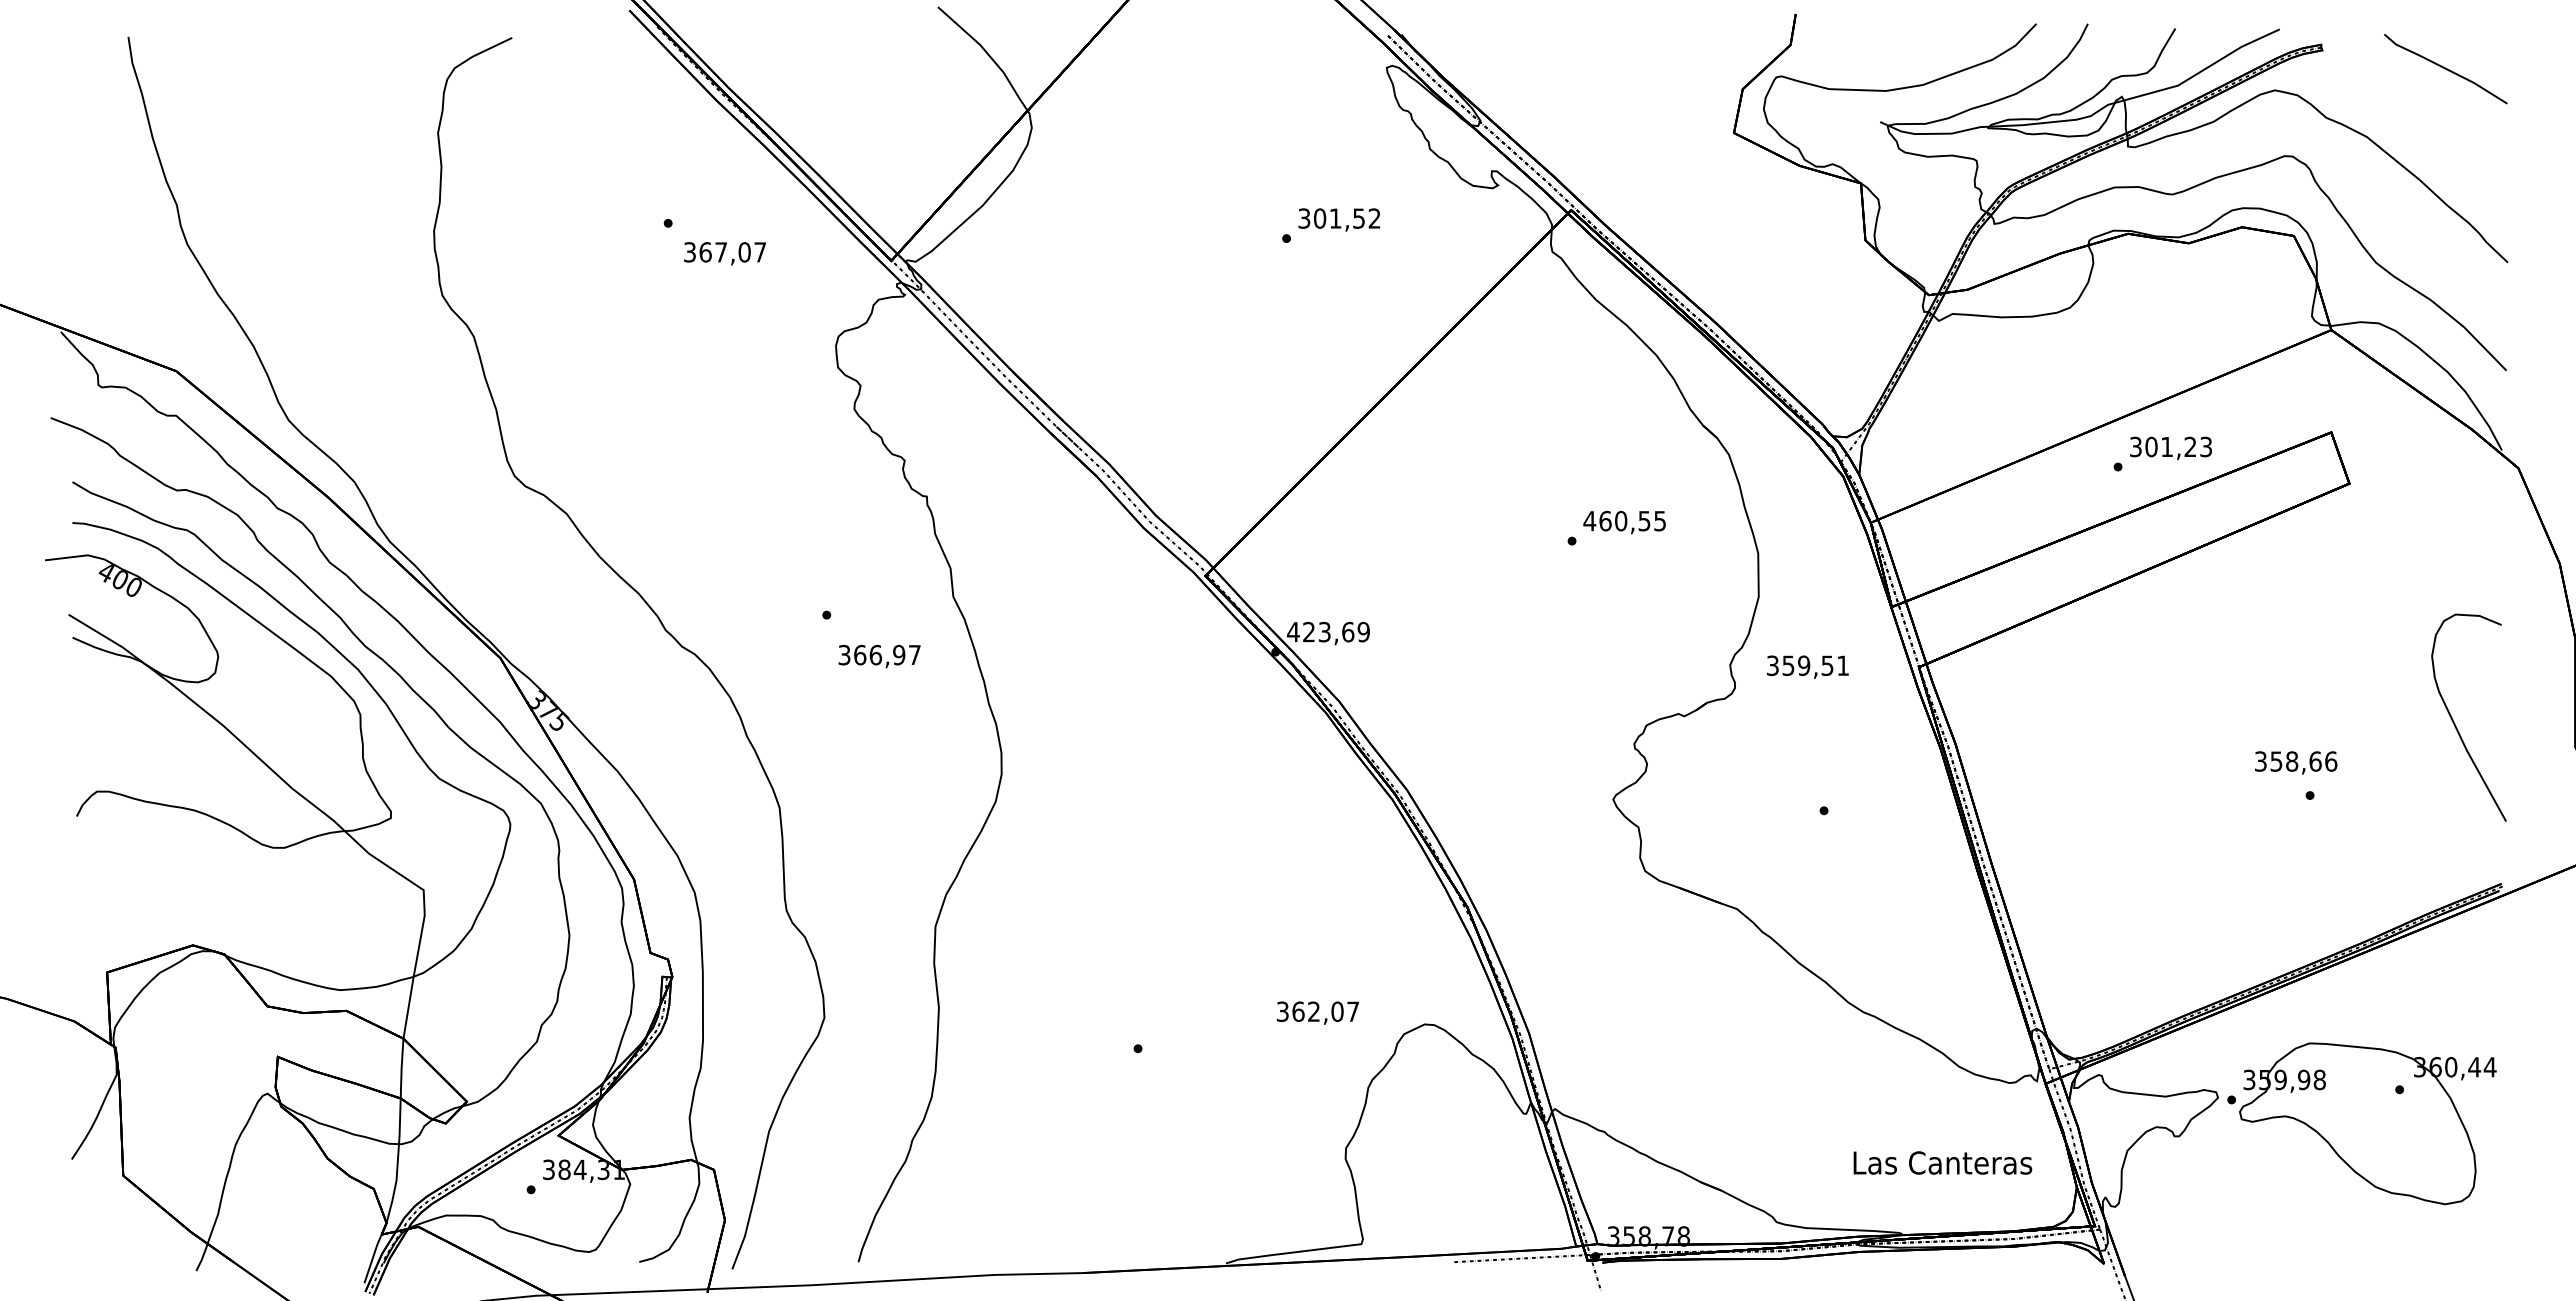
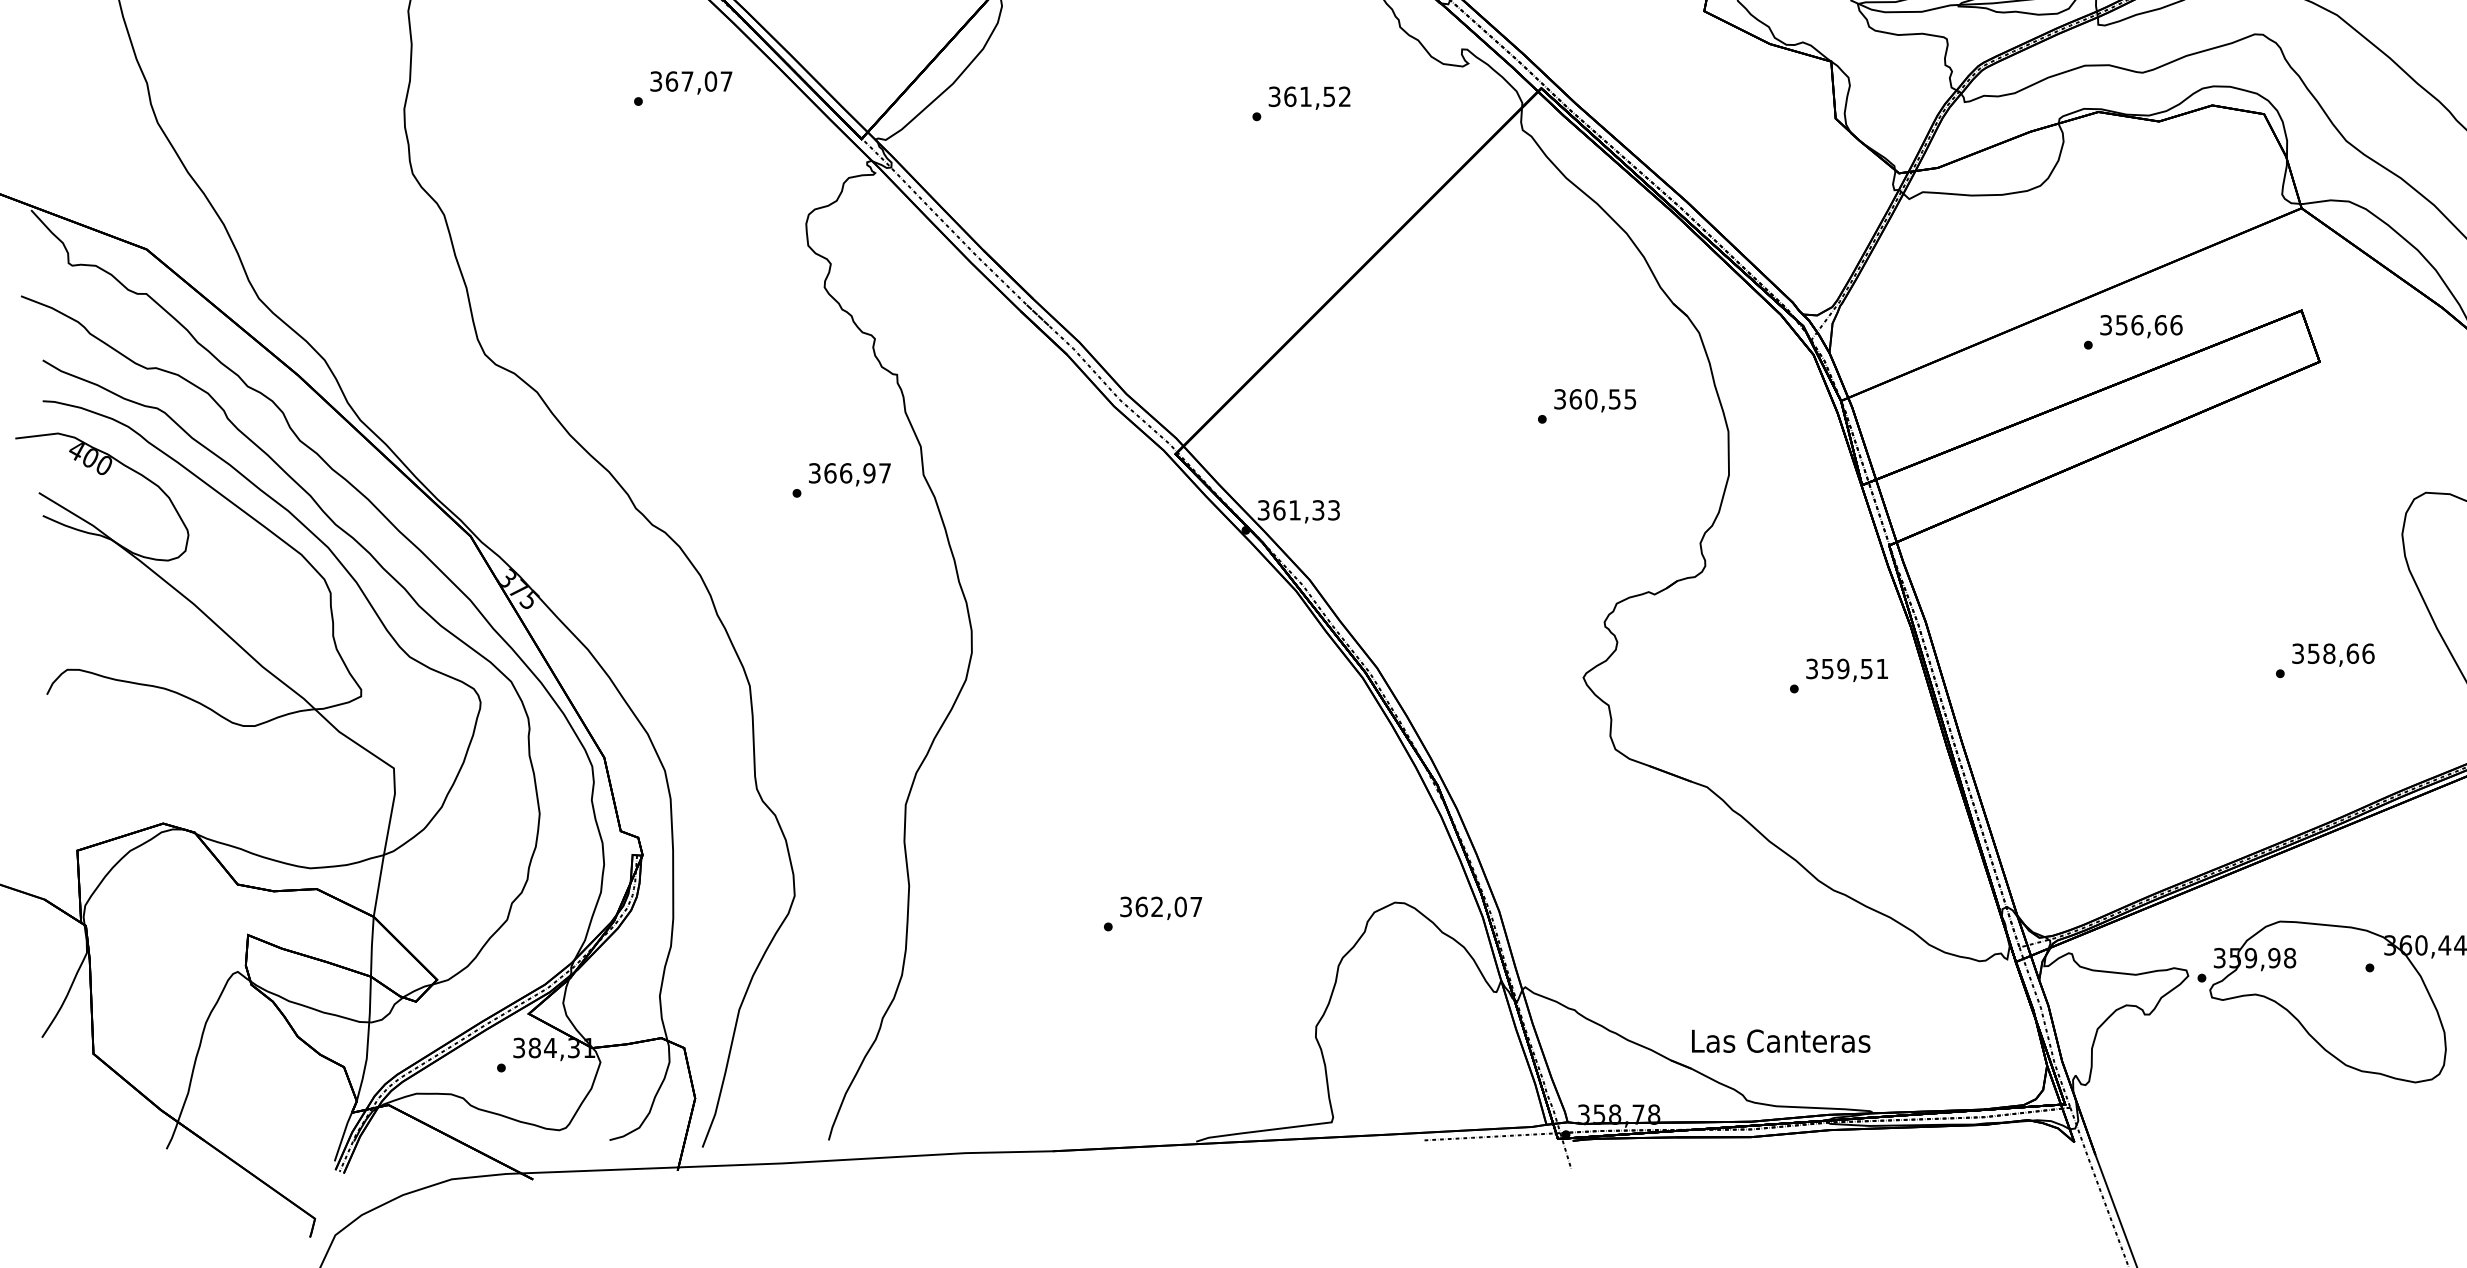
text: (1320, 218) -> (1290, 96), 301,52 -> 361,52
text: (724, 253) -> (690, 82), moved
text: (2178, 446) -> (2148, 324), 301,23 -> 356,66
text: (1589, 520) -> (1559, 398), 460,55 -> 360,55
text: (1328, 631) -> (1298, 509), 423,69 -> 361,33
text: (879, 656) -> (849, 474), moved
text: (1807, 666) -> (1846, 669), moved
text: (2296, 762) -> (2333, 654), moved
text: (1317, 1012) -> (1160, 907), moved
text: (1942, 1162) -> (1780, 1040), moved

